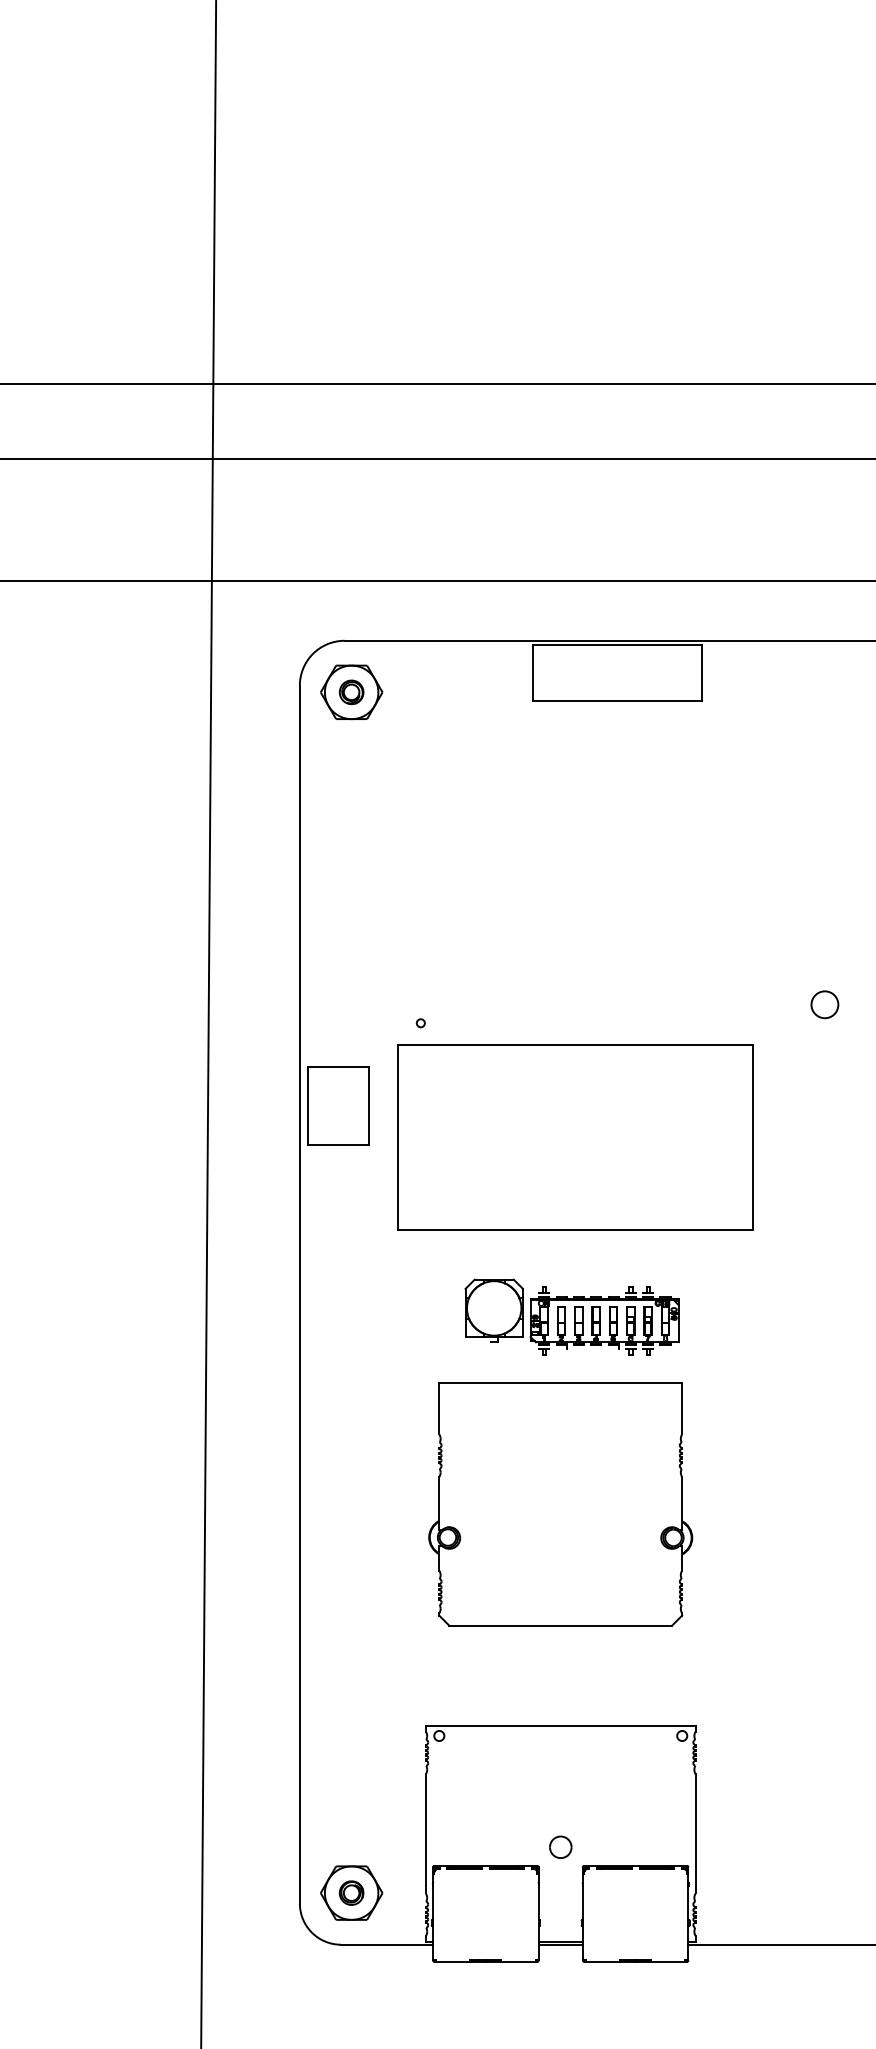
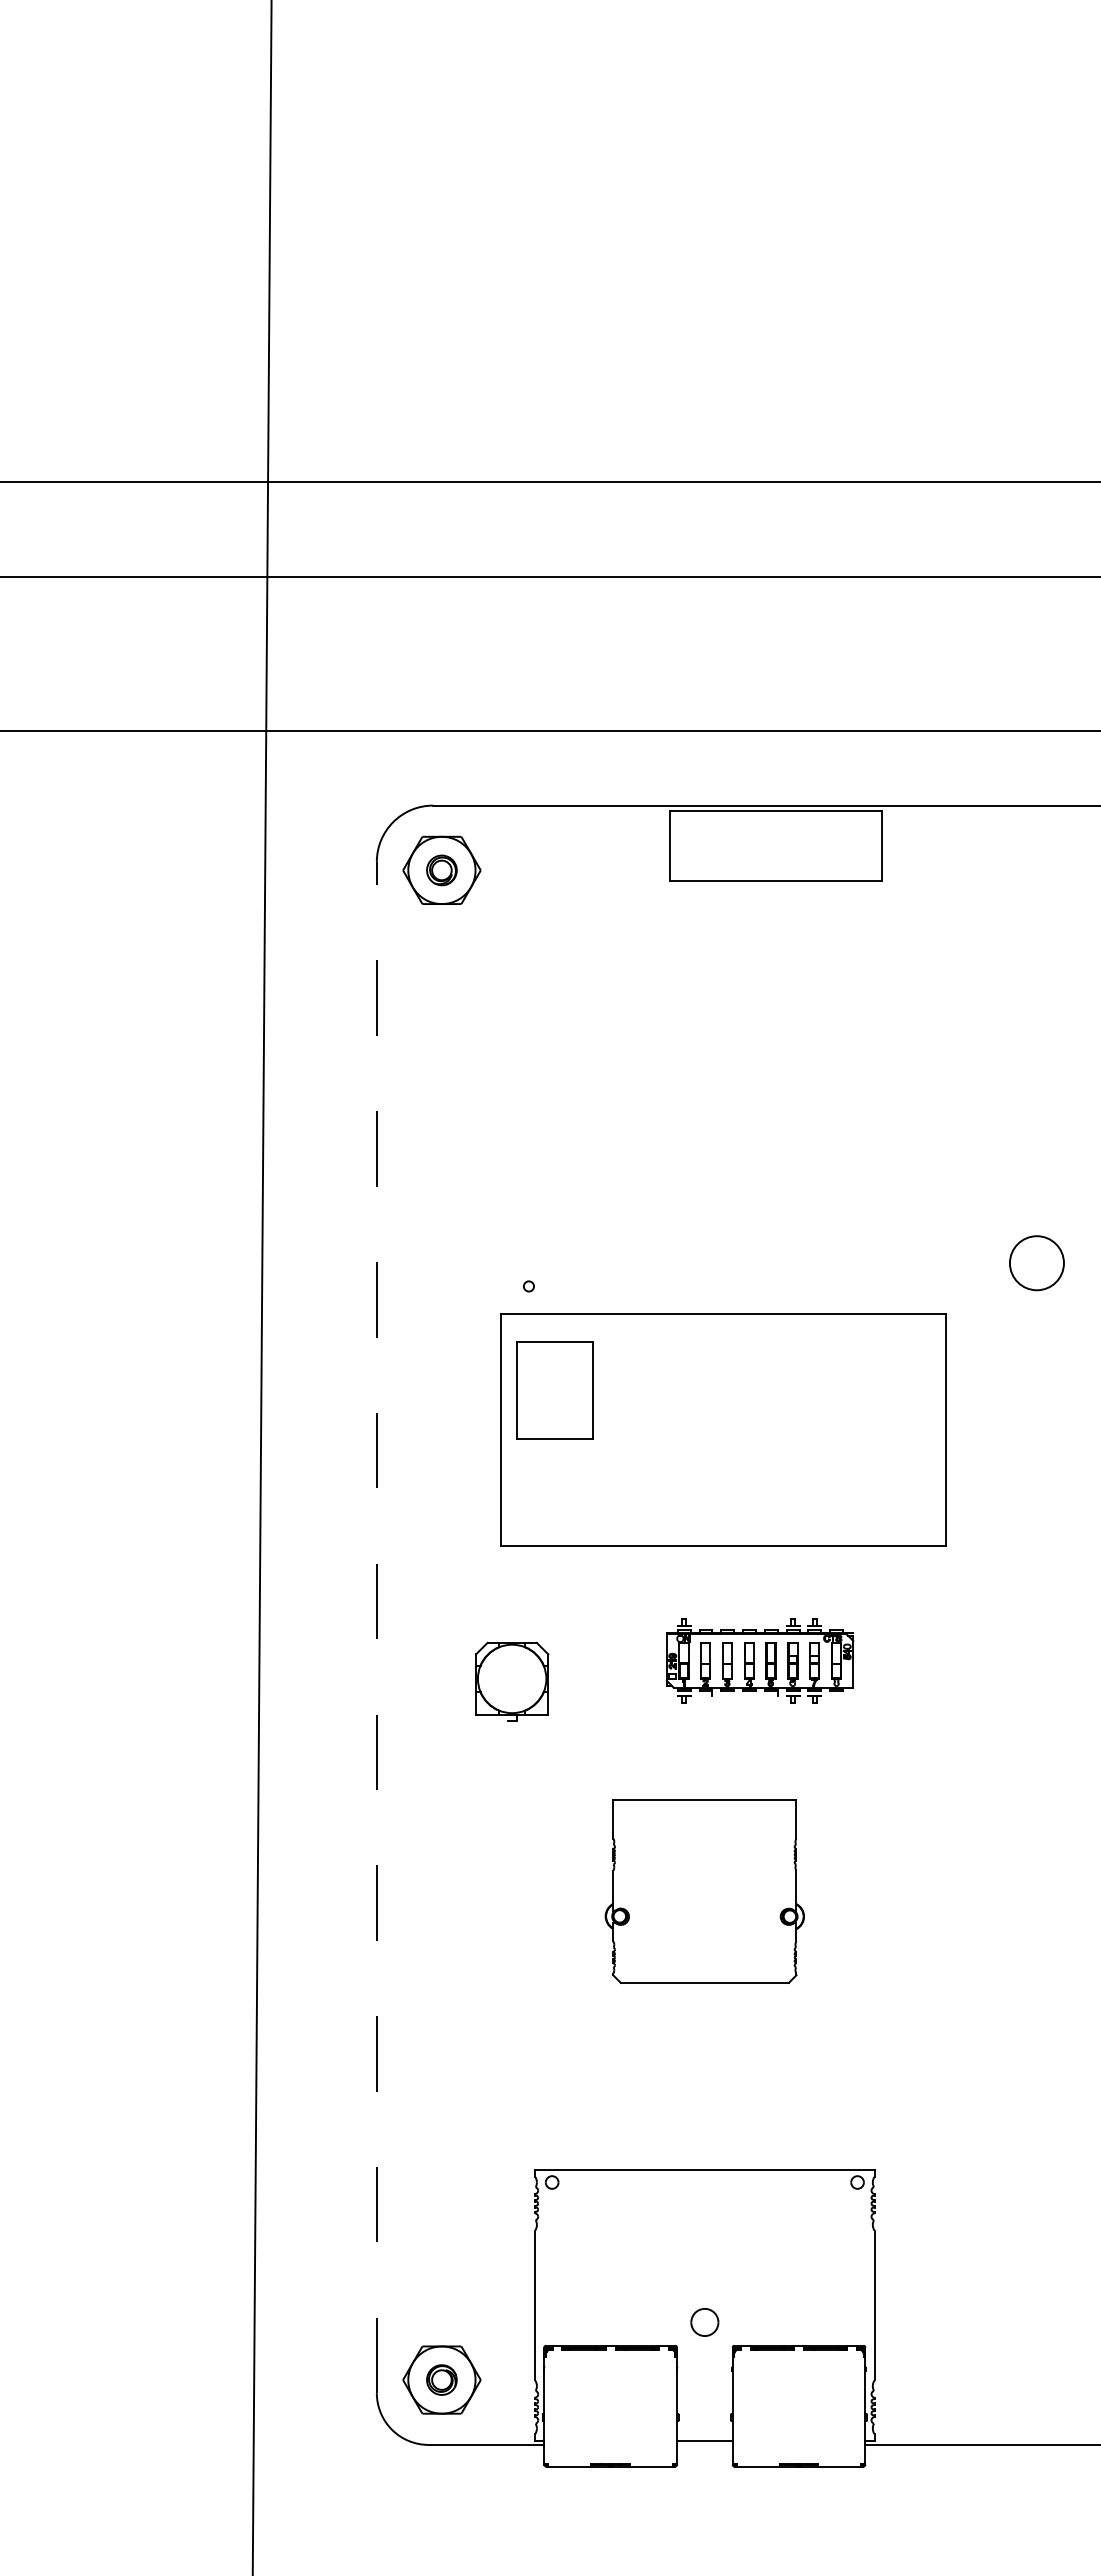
circle: (824, 1005) -> (1036, 1263), size x1.6
part: (337, 1106) -> (554, 1390), moved
line: (299, 1294) -> (376, 1627), solid -> dashed
part: (494, 1310) -> (512, 1681), moved
part: (560, 1504) -> (704, 1891), size x0.6
line: (560, 1944) -> (704, 2444), removed

